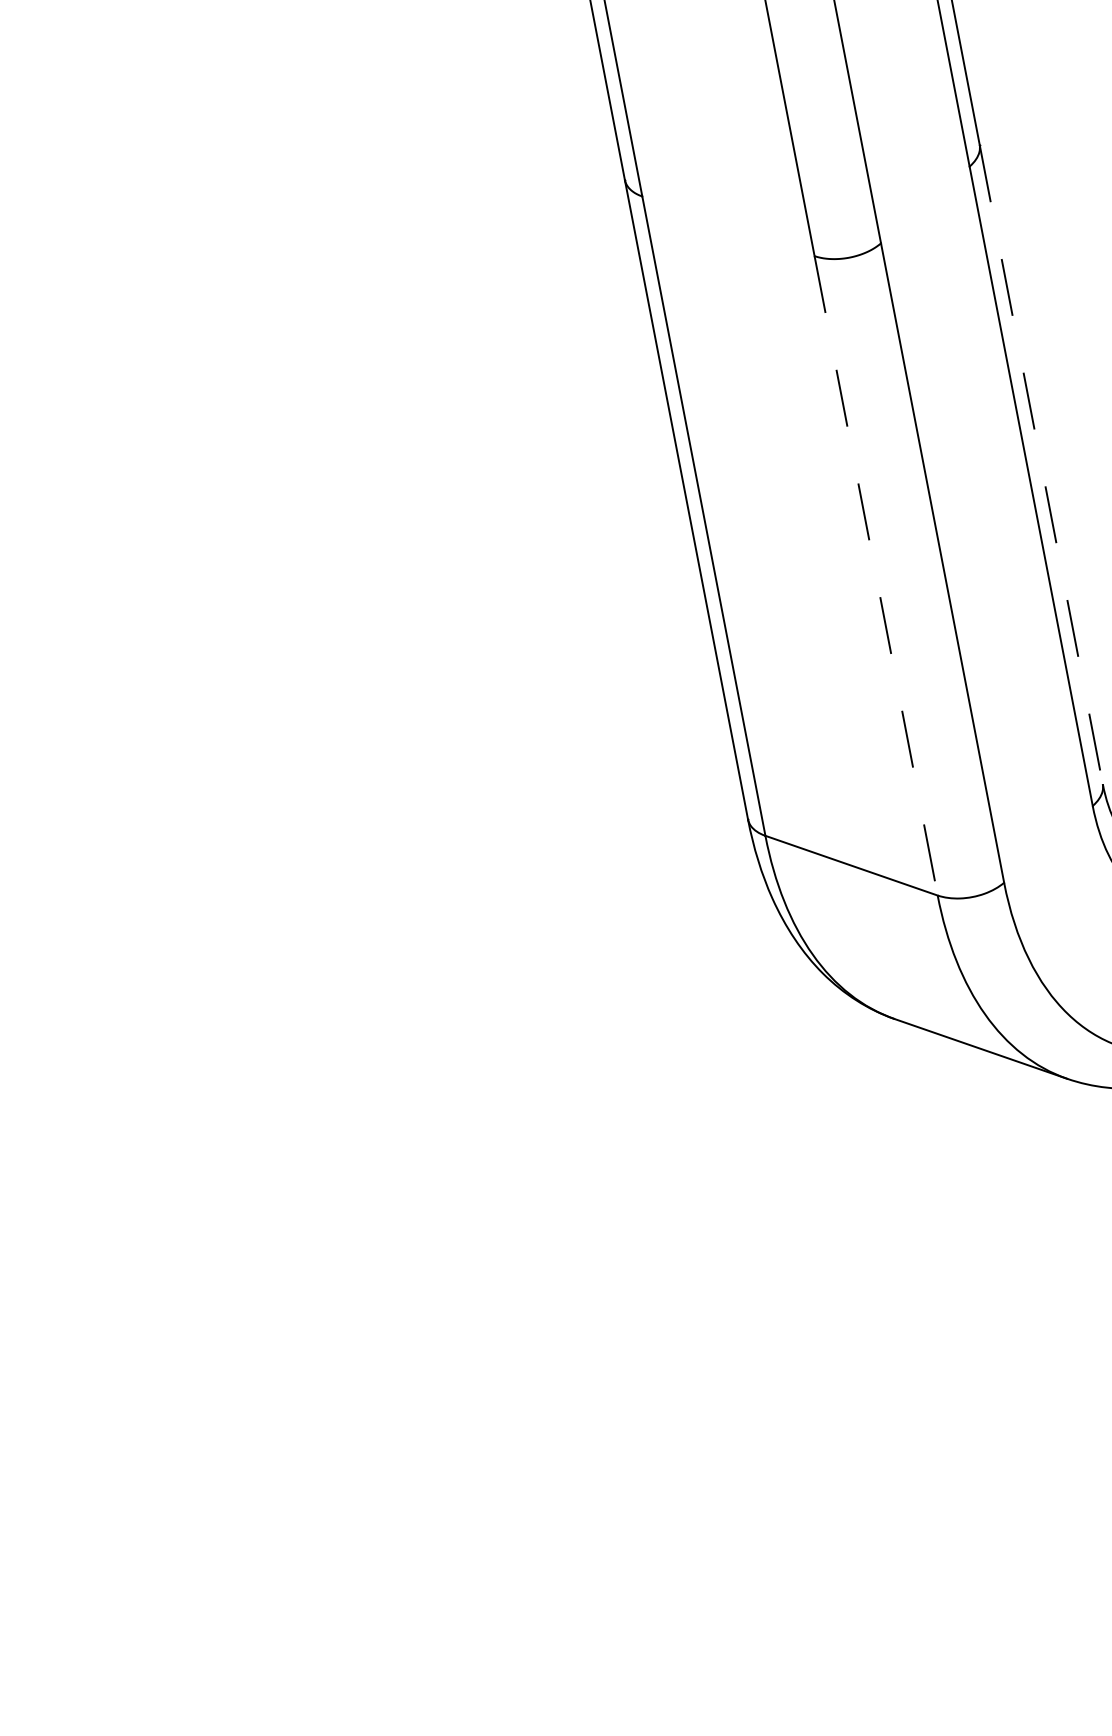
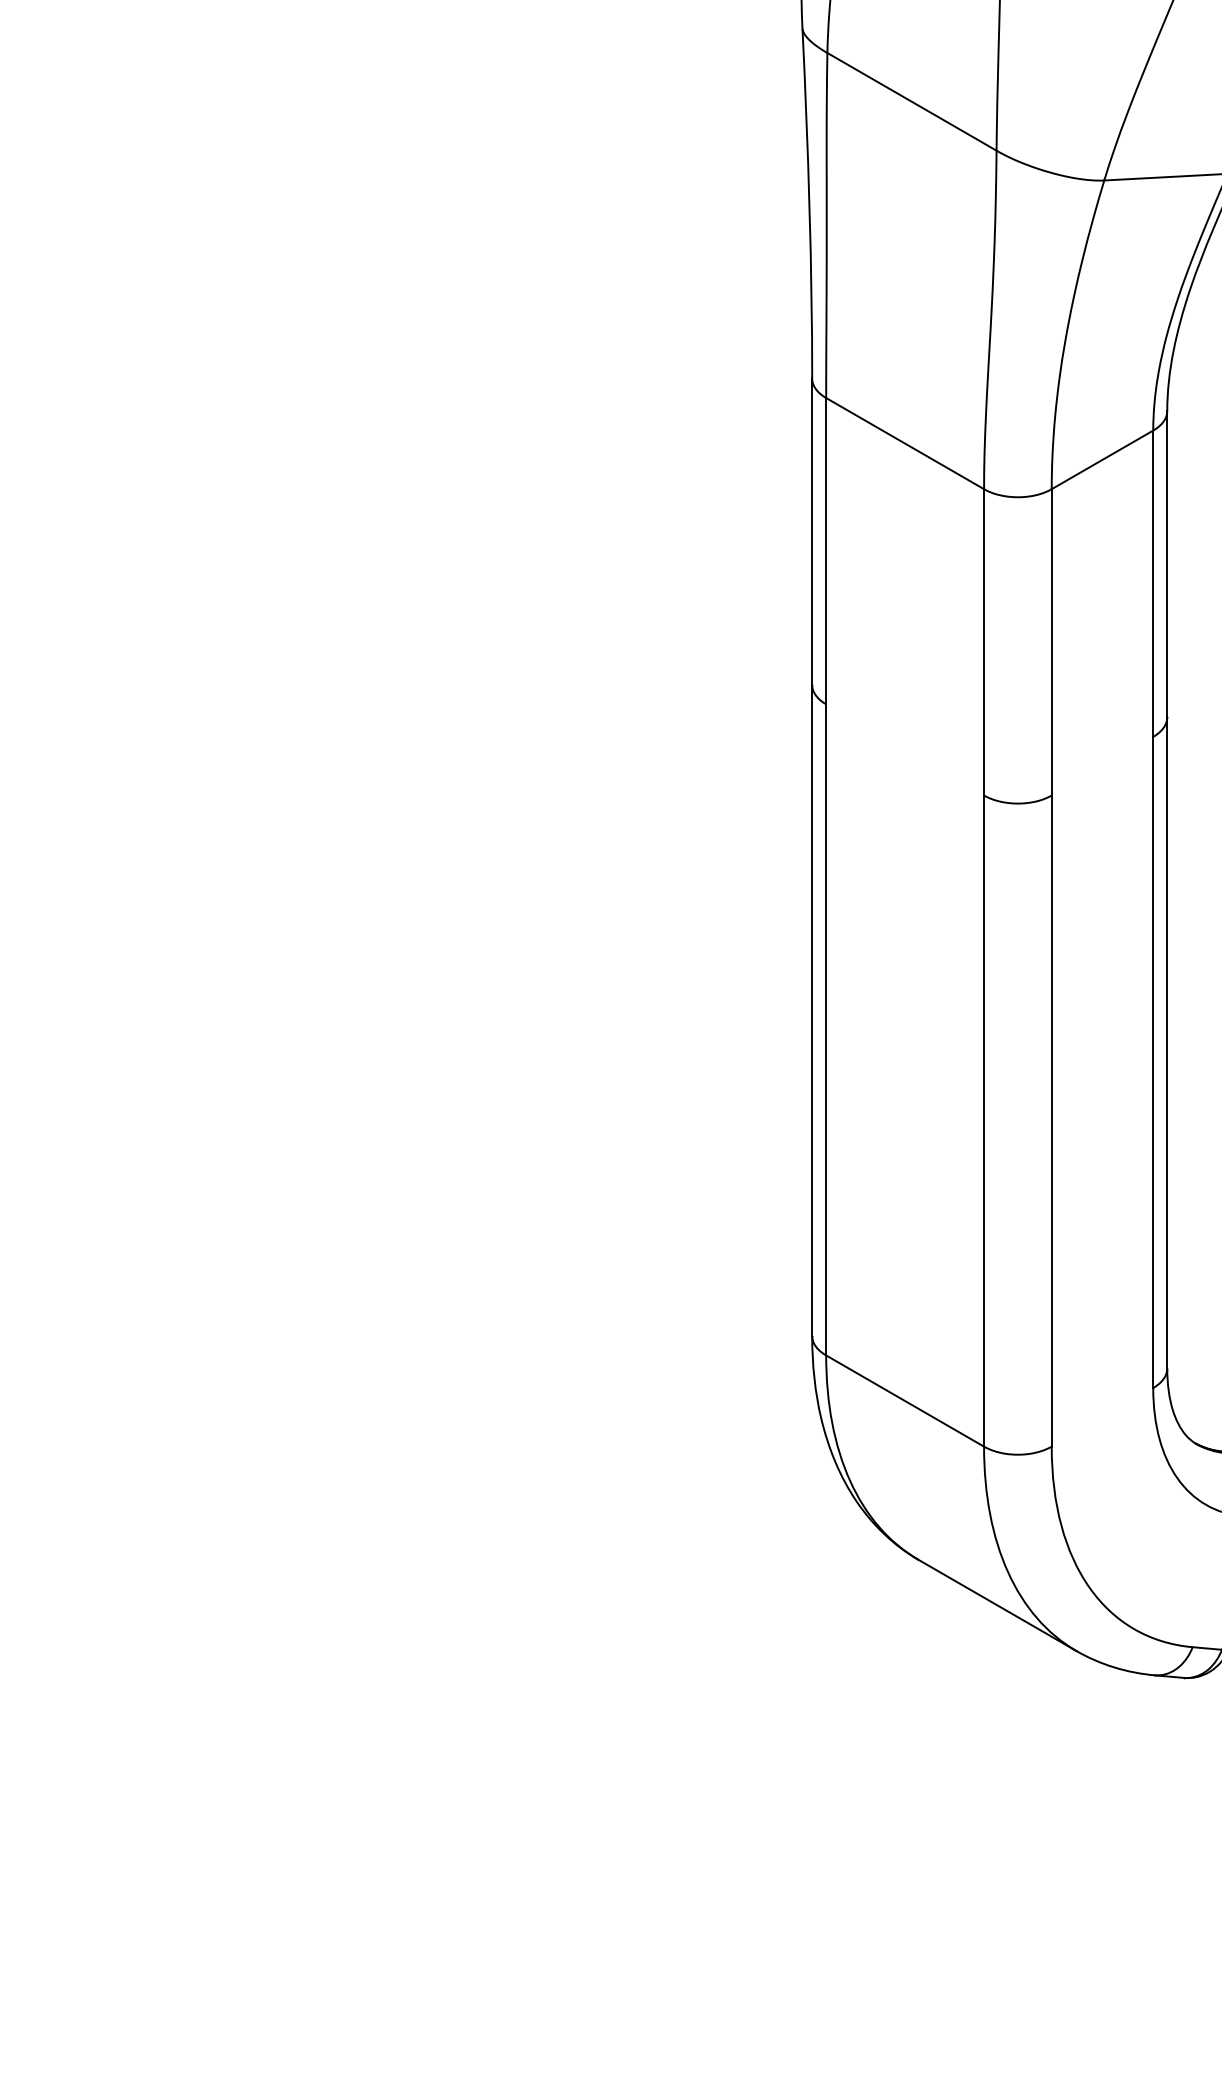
line: (1041, 464) -> (1167, 1043), dashed -> solid
line: (876, 576) -> (984, 1121), dashed -> solid

